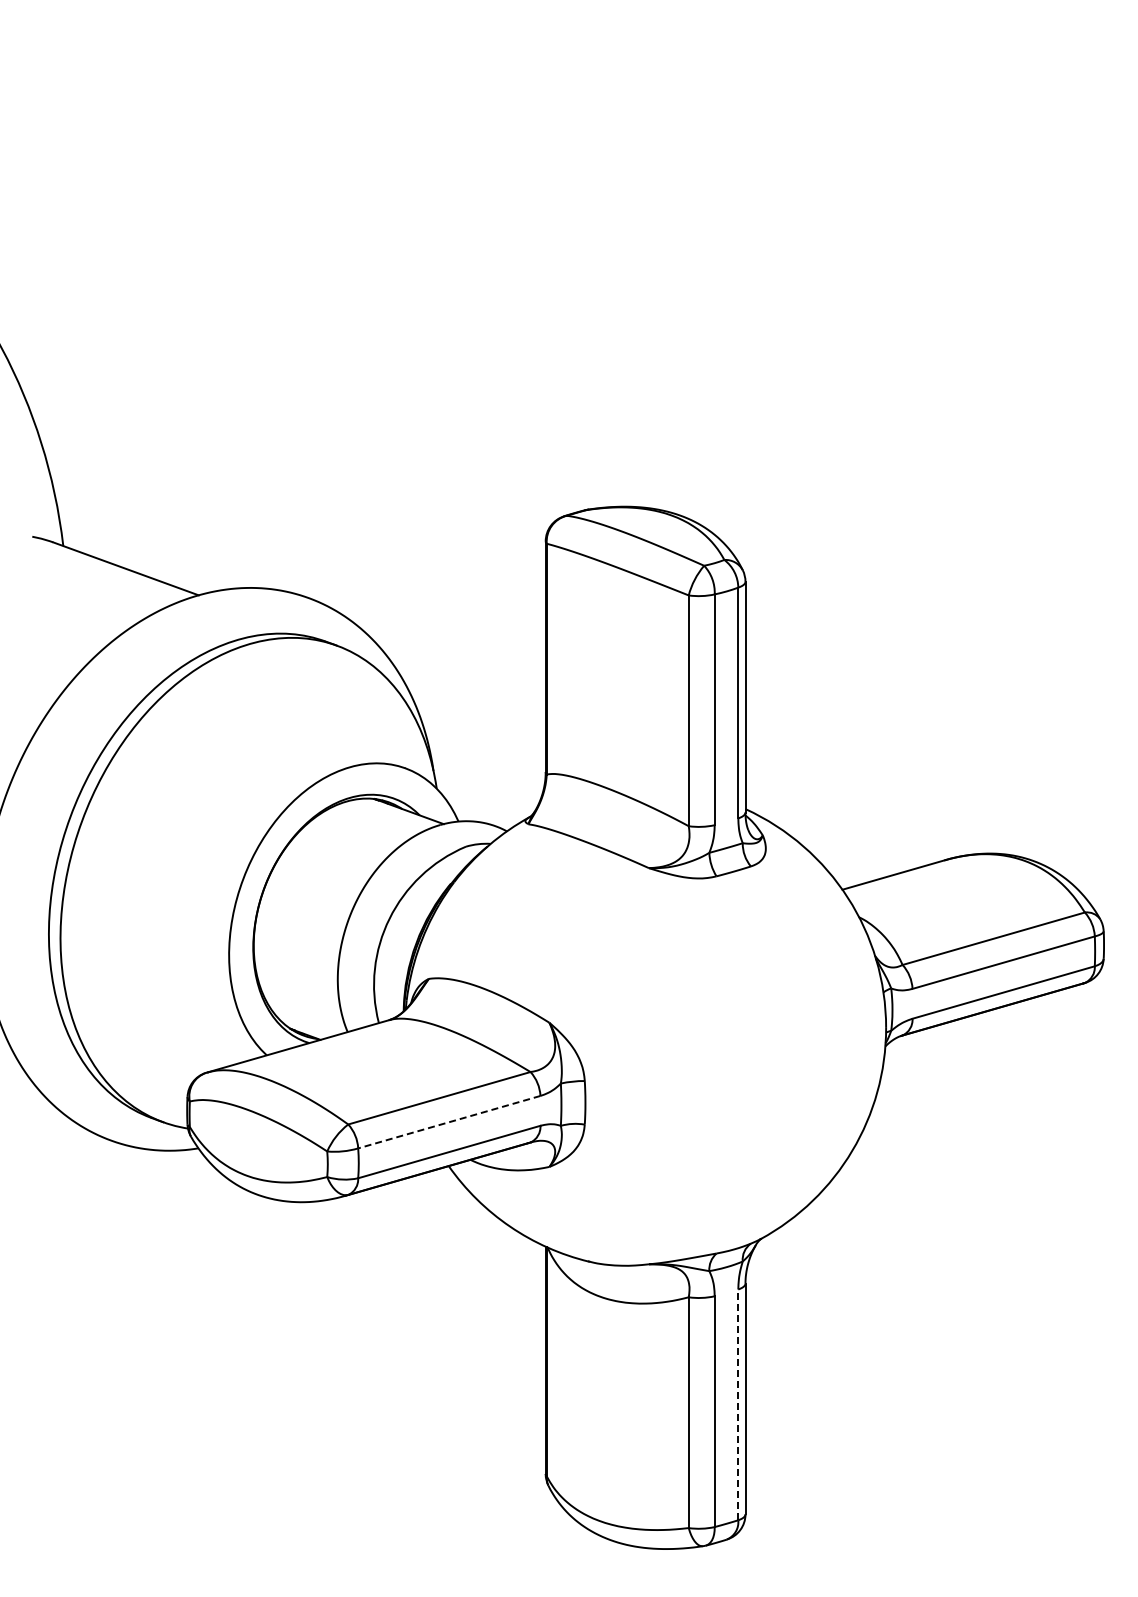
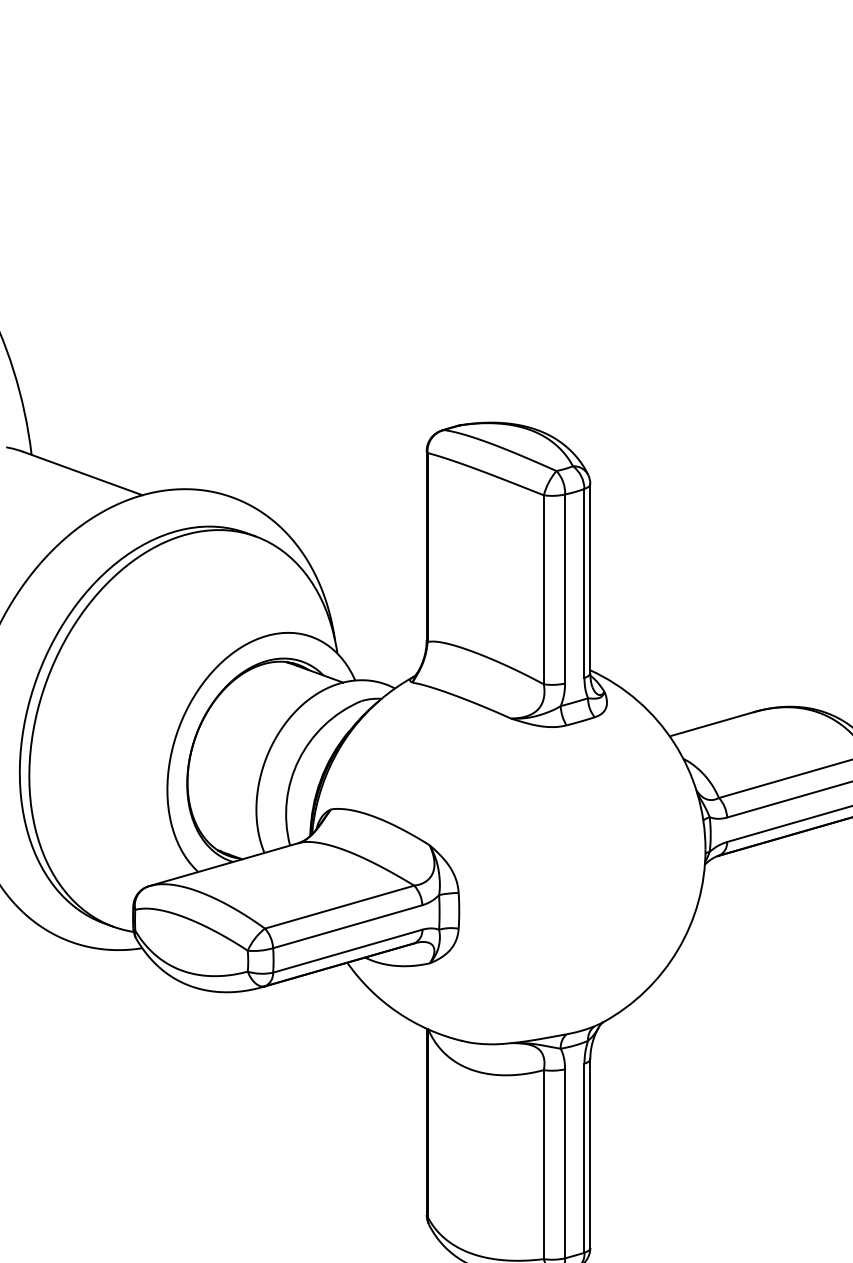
line: (449, 1122) -> (347, 926), dashed -> solid
line: (738, 1404) -> (584, 1157), dashed -> solid

